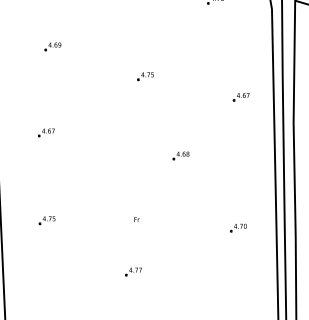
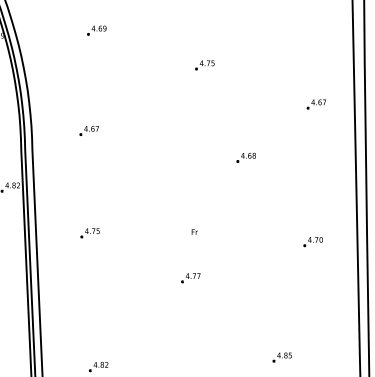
part: (240, 97) -> (315, 104), moved
part: (133, 272) -> (190, 278), moved

